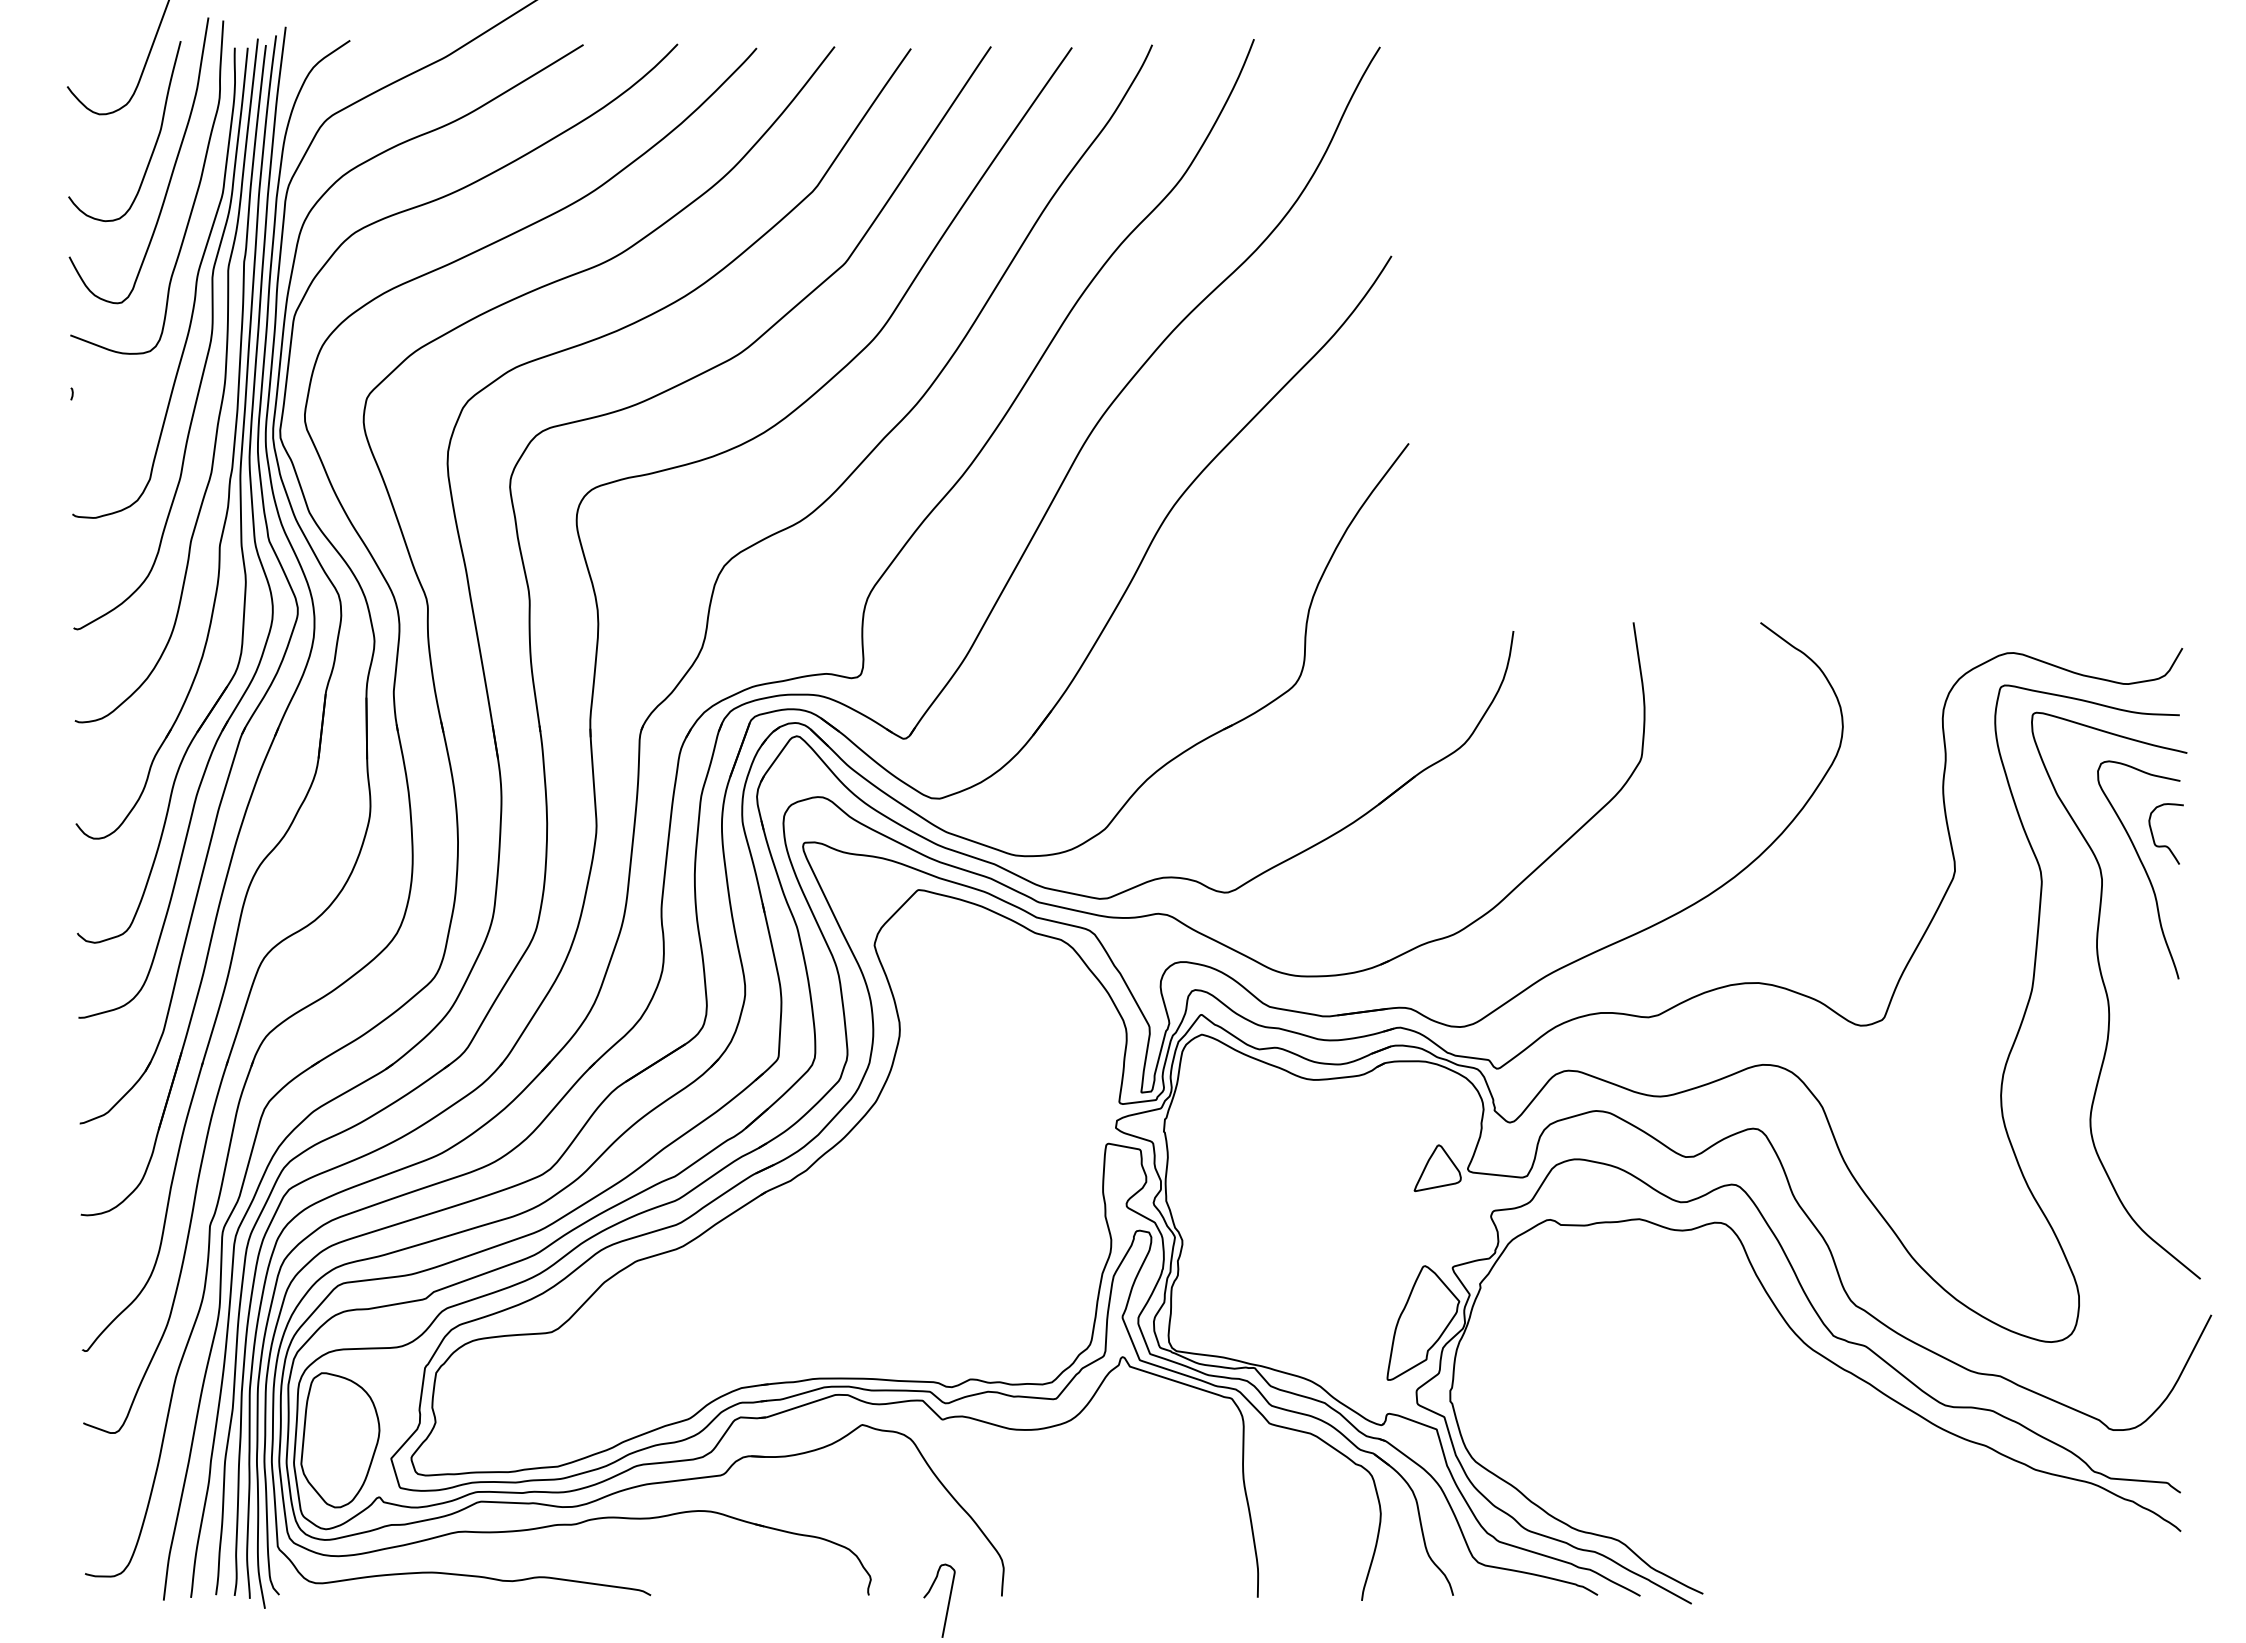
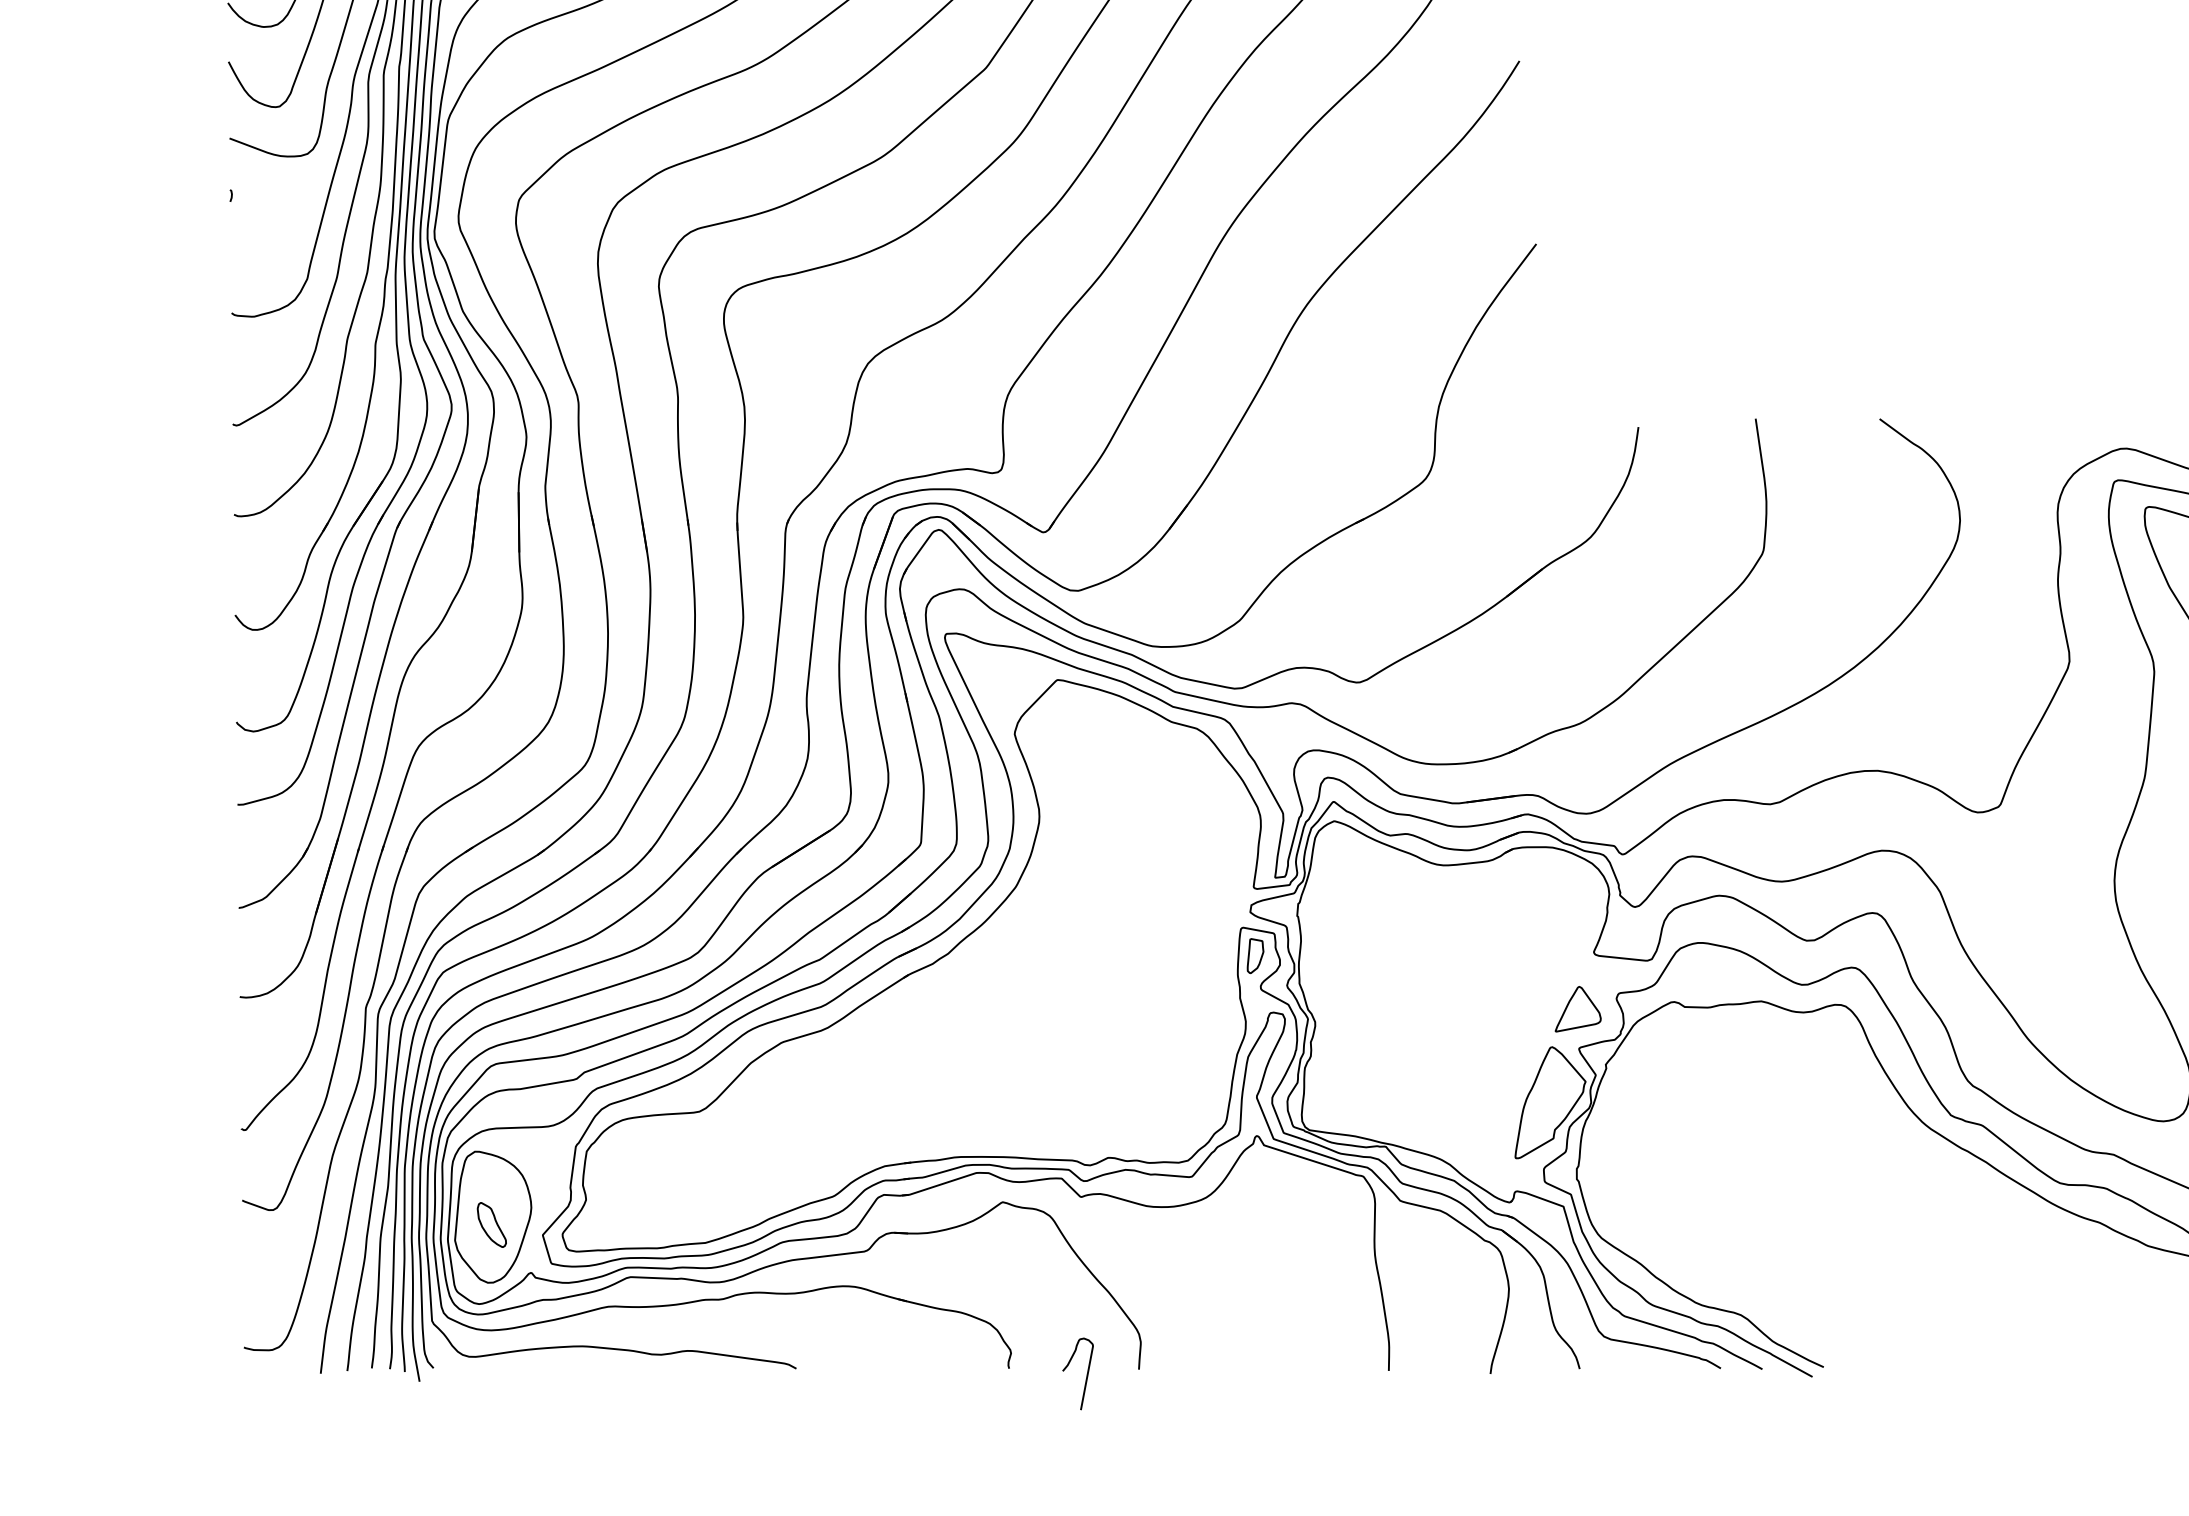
part: (1437, 1168) -> (1577, 1009), moved
part: (1121, 1172) -> (1255, 955), added
part: (338, 1447) -> (491, 1224), added

